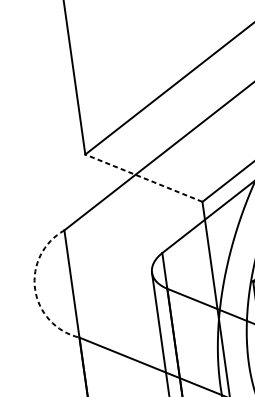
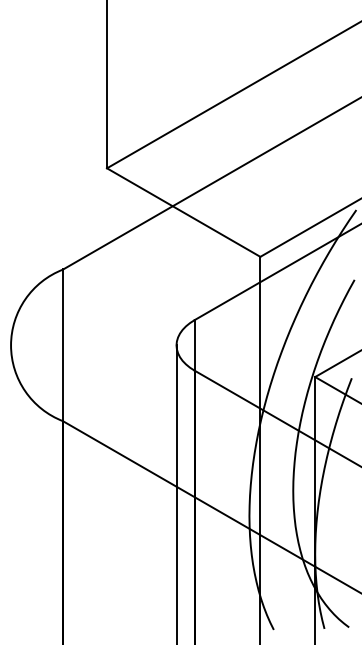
line: (143, 178) -> (183, 212), dashed -> solid
arc: (35, 289) -> (11, 345), dashed -> solid

